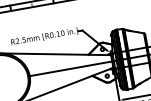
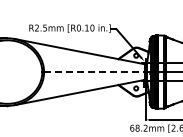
line: (70, 69) -> (94, 72), solid -> dashed

